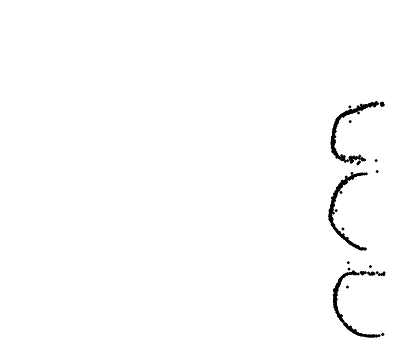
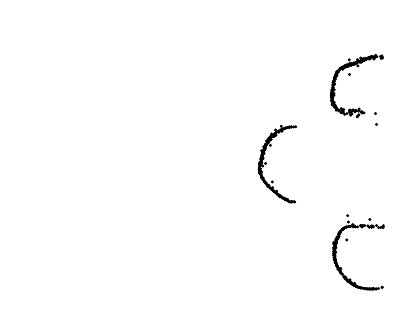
part: (337, 210) -> (266, 163), moved

